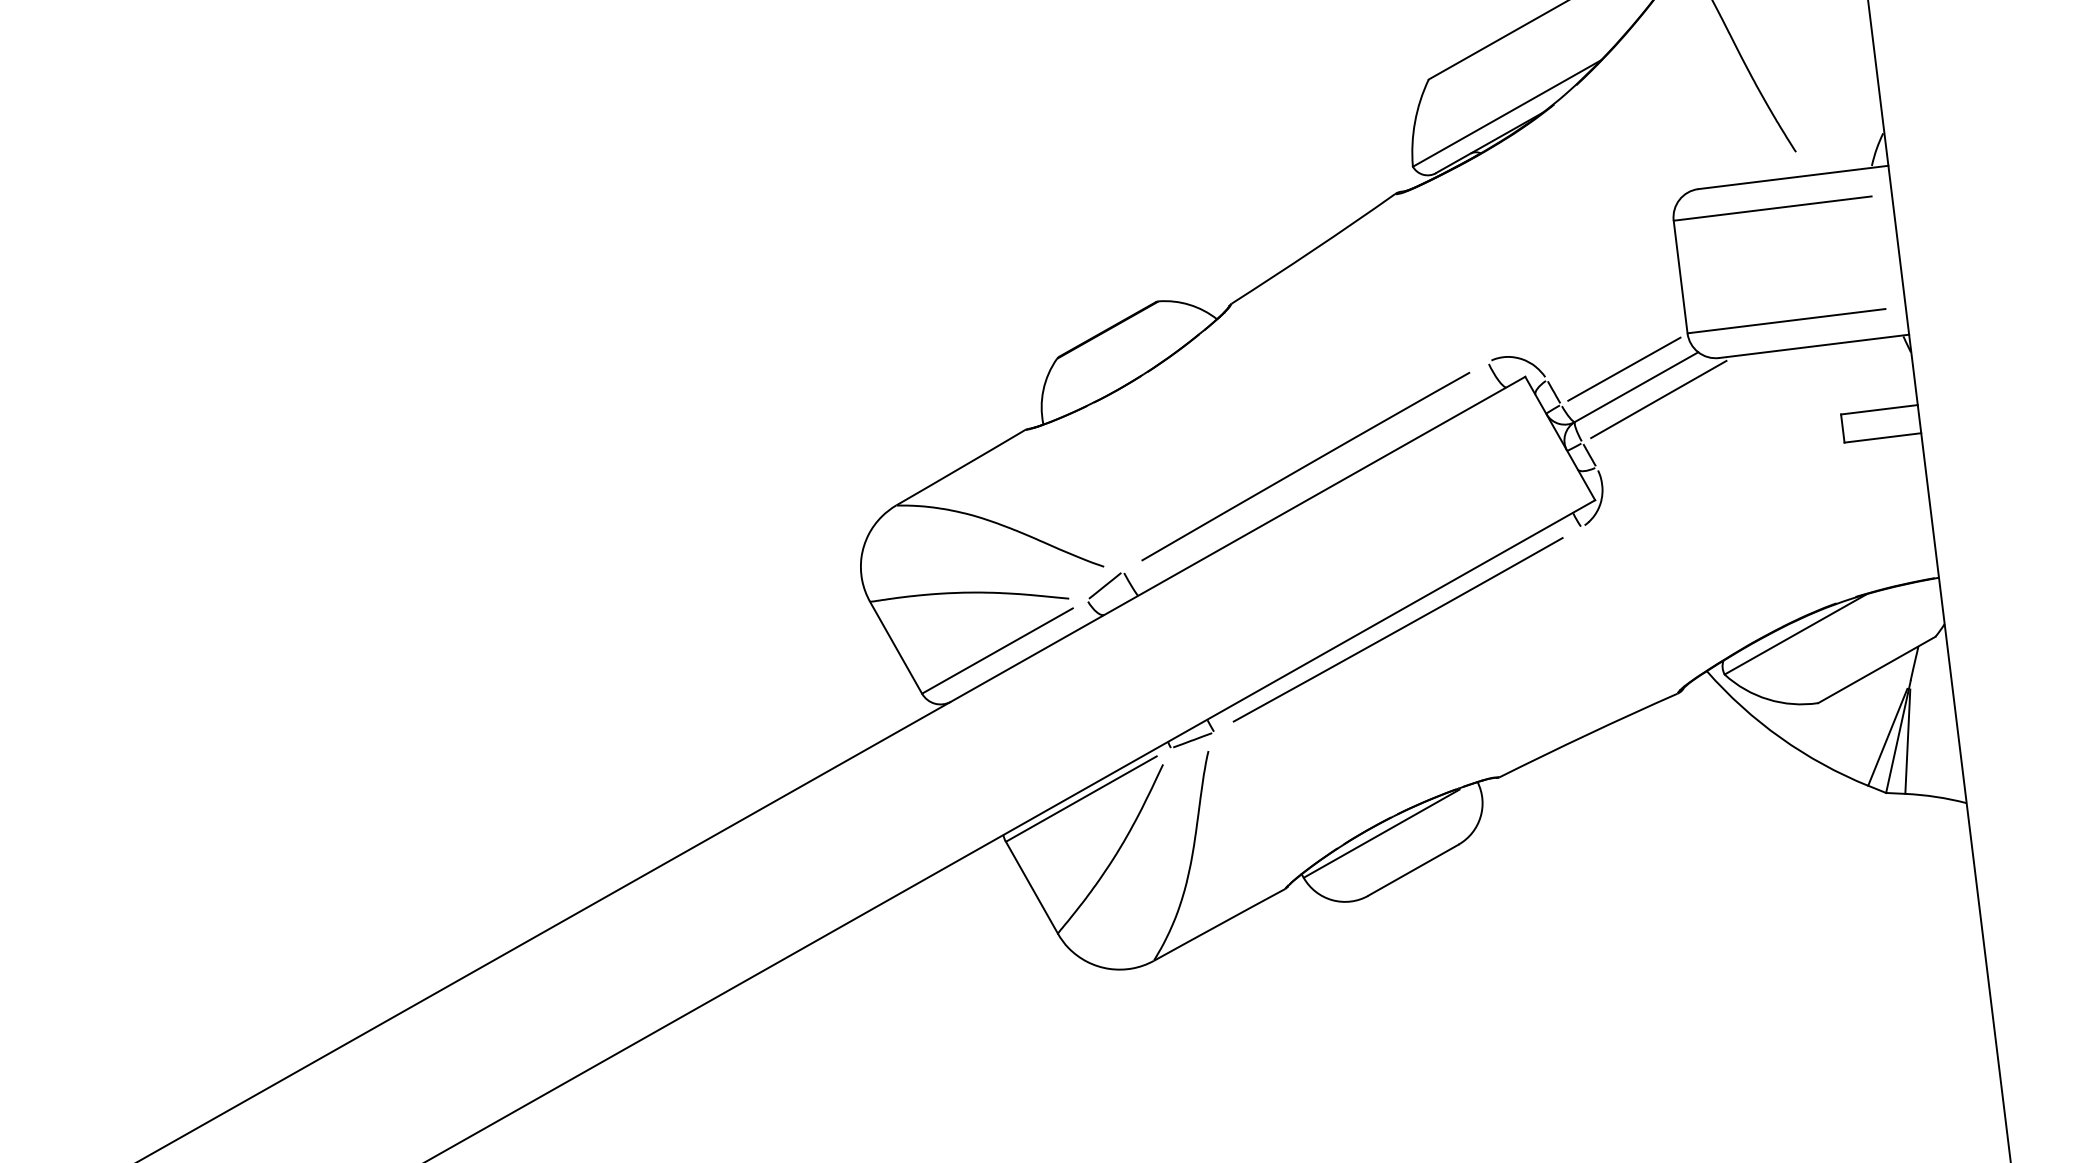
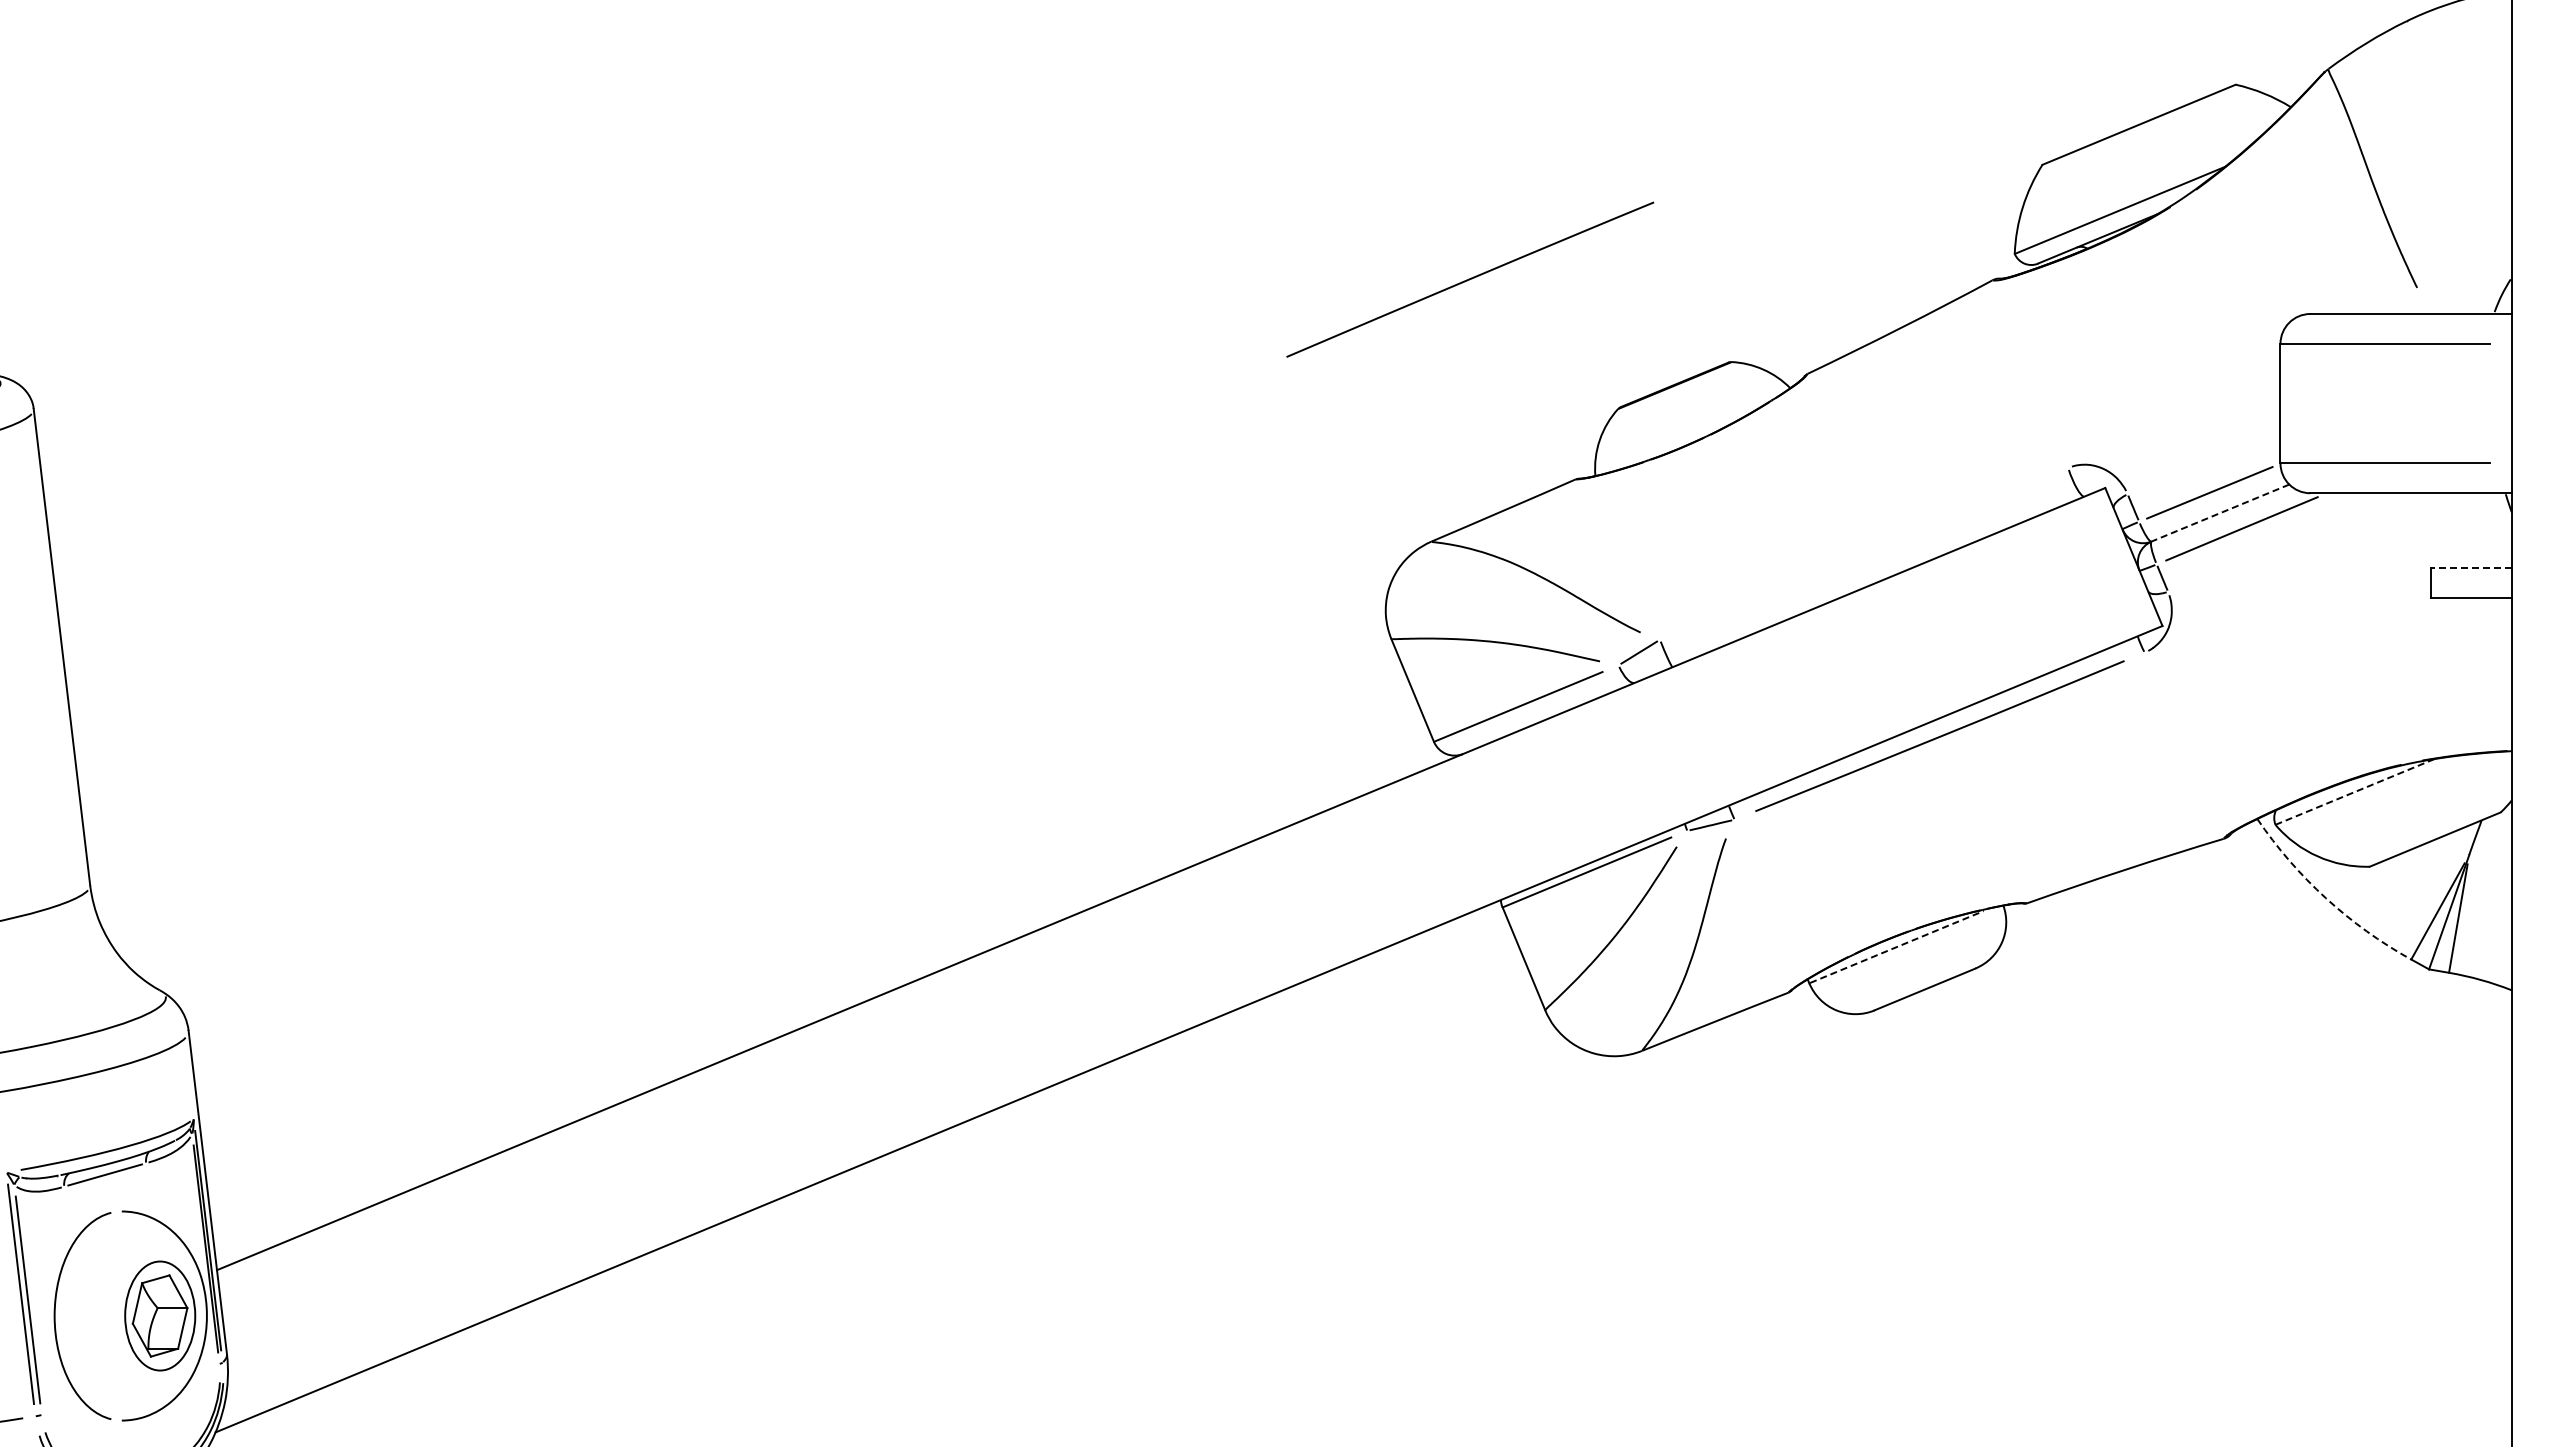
line: (1636, 387) -> (2220, 513), solid -> dashed
line: (1879, 409) -> (2471, 567), solid -> dashed
line: (1305, 466) -> (1470, 279), moved
line: (1796, 633) -> (2355, 791), solid -> dashed
arc: (1781, 738) -> (2326, 898), solid -> dashed
line: (1381, 833) -> (1896, 947), solid -> dashed

